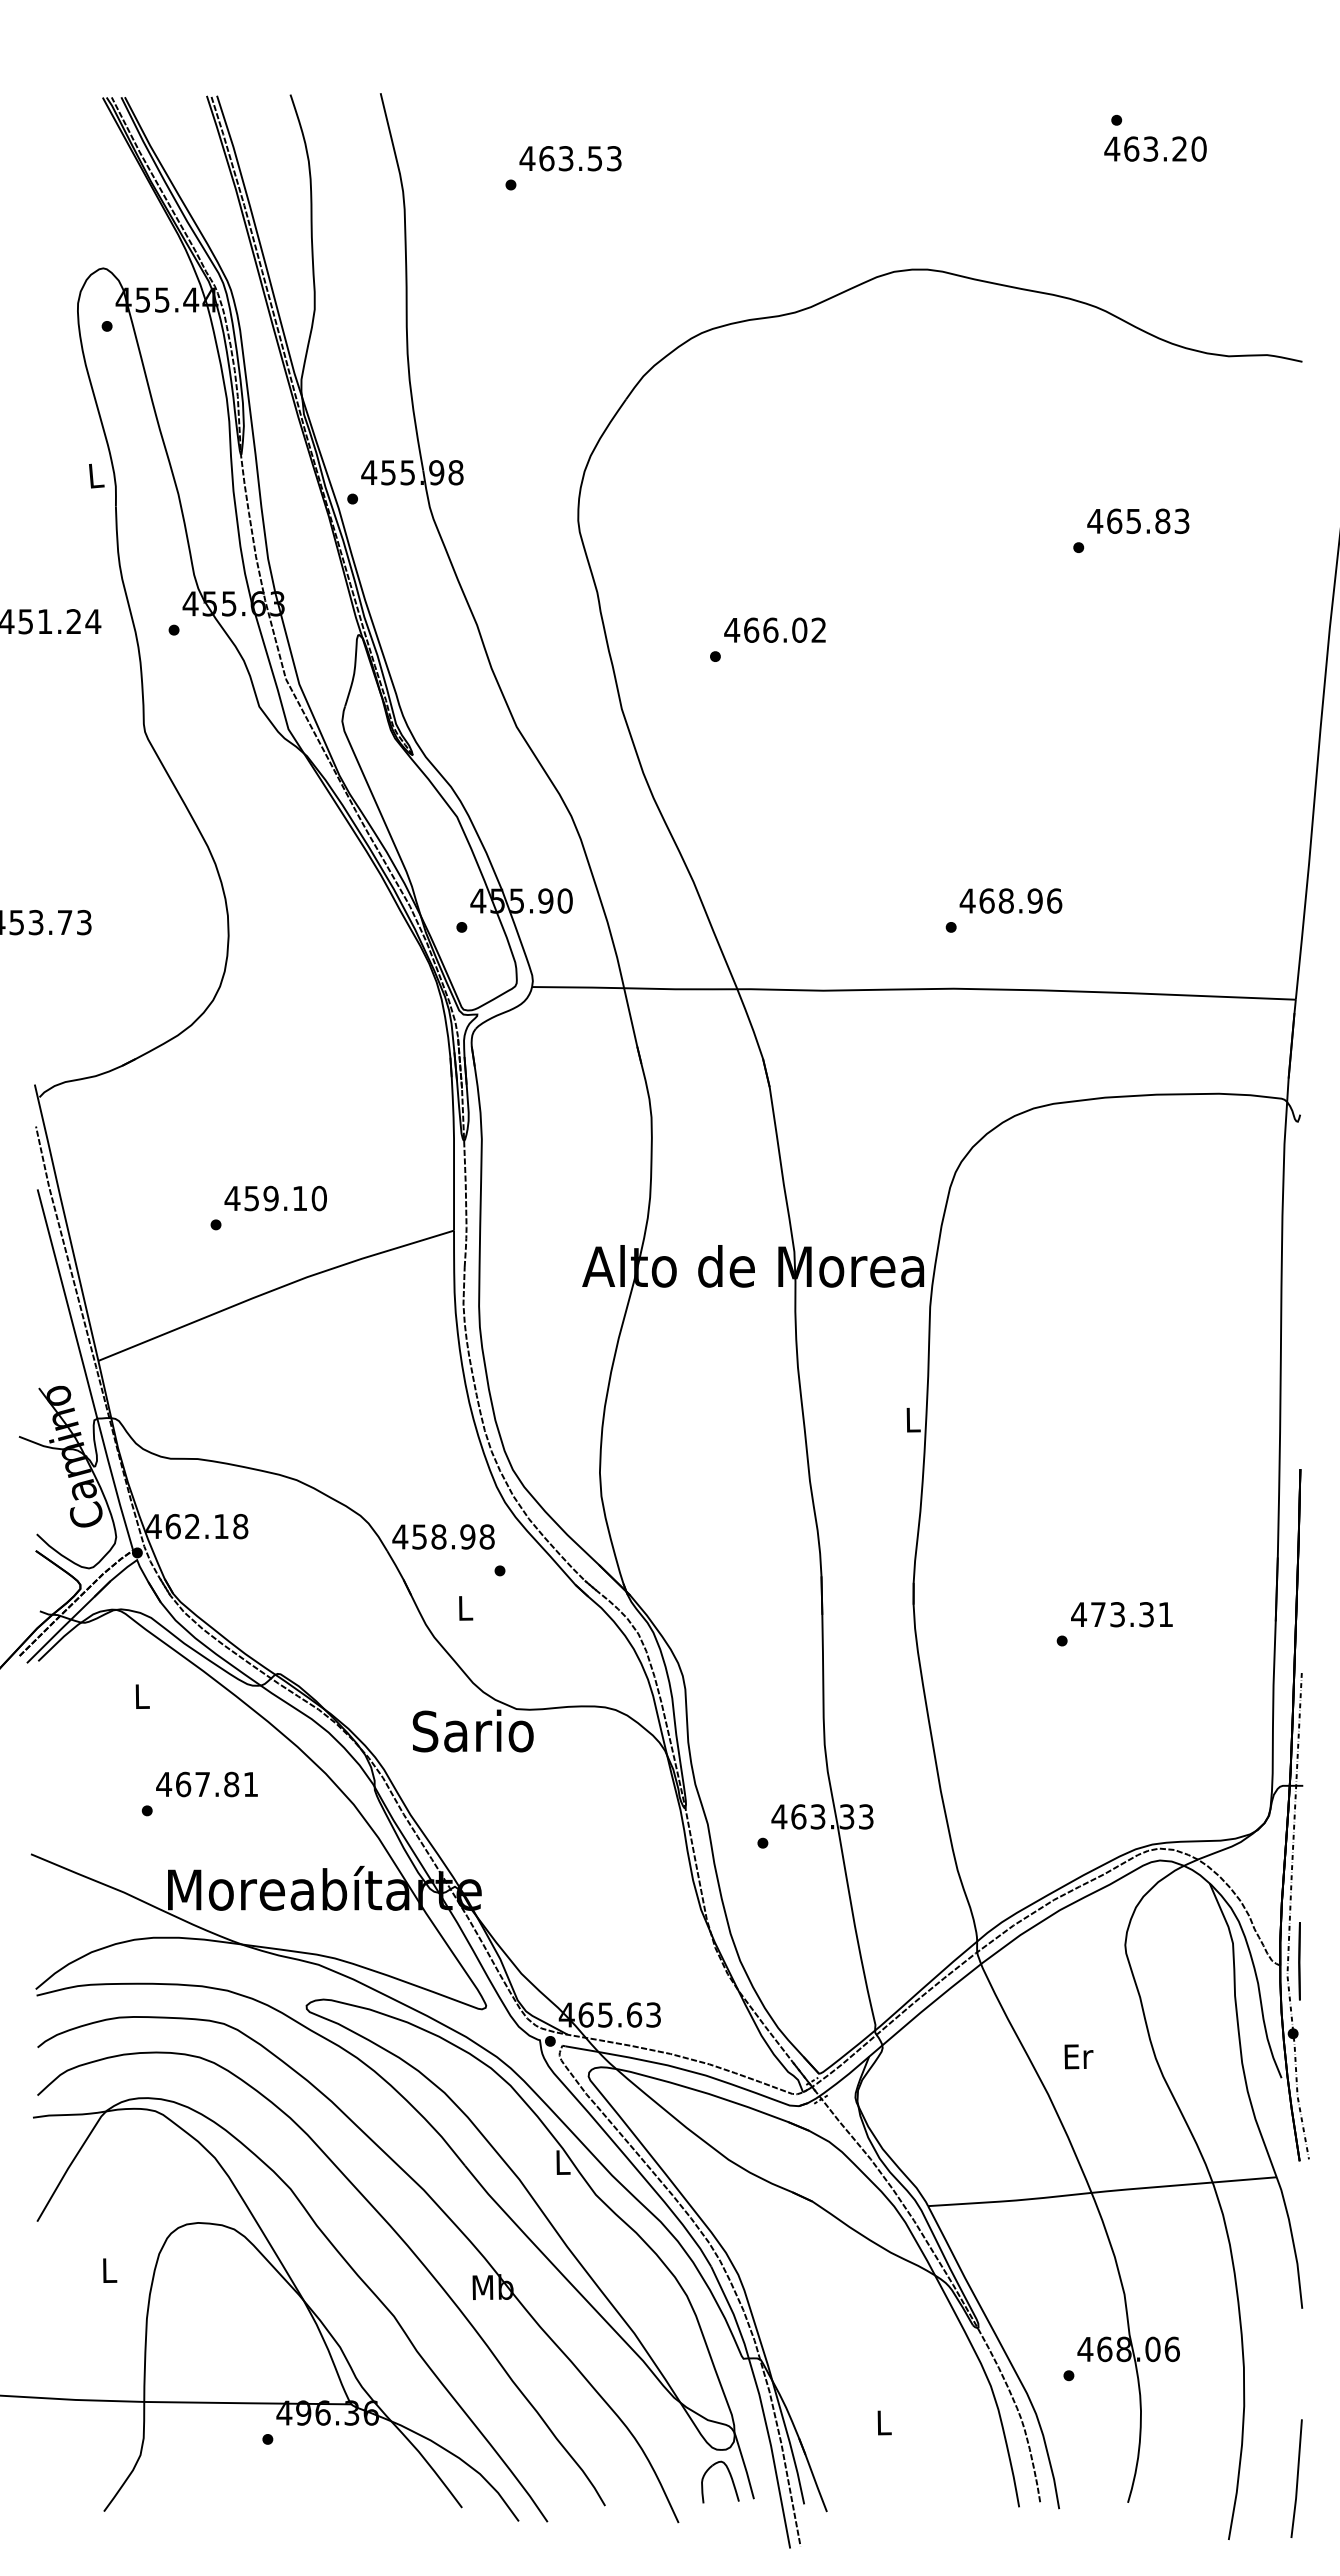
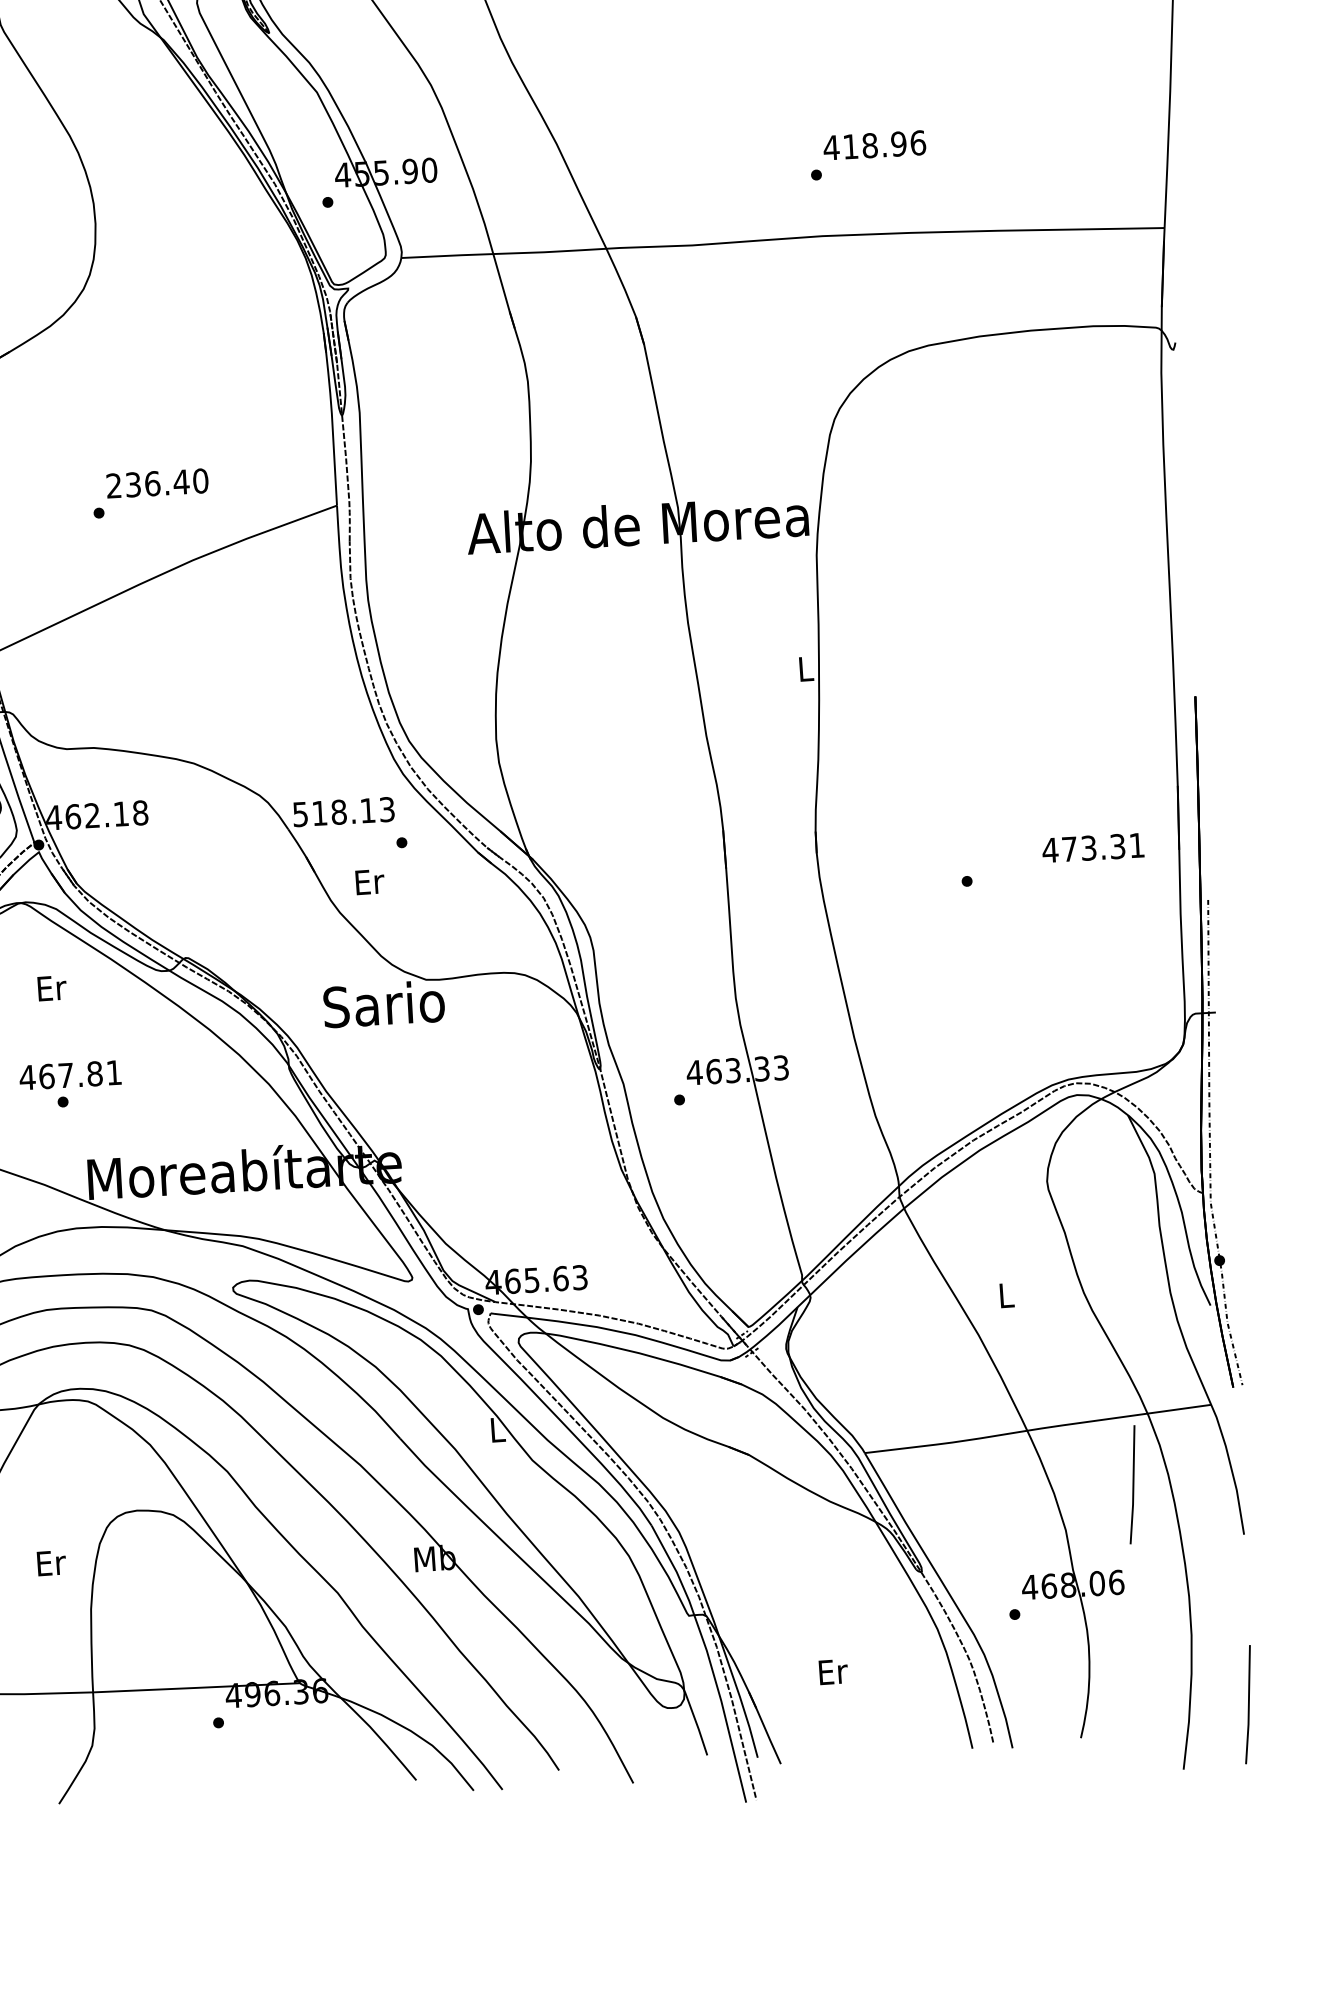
text: (986, 900) -> (850, 146), 468.96 -> 418.96
text: (266, 1198) -> (147, 483), 459.10 -> 236.40
text: (443, 1536) -> (343, 811), 458.98 -> 518.13
text: (465, 1608) -> (369, 882), L -> Er
text: (1121, 1614) -> (1092, 847), moved
text: (142, 1696) -> (51, 988), L -> Er
text: (206, 1784) -> (69, 1075), moved
line: (1299, 1961) -> (1221, 1188), removed
text: (1078, 2056) -> (1006, 1295), Er -> L
line: (1193, 2252) -> (1132, 1484), added
text: (109, 2270) -> (51, 1563), L -> Er
text: (884, 2422) -> (833, 1671), L -> Er
part: (730, 2477) -> (682, 1735), removed

